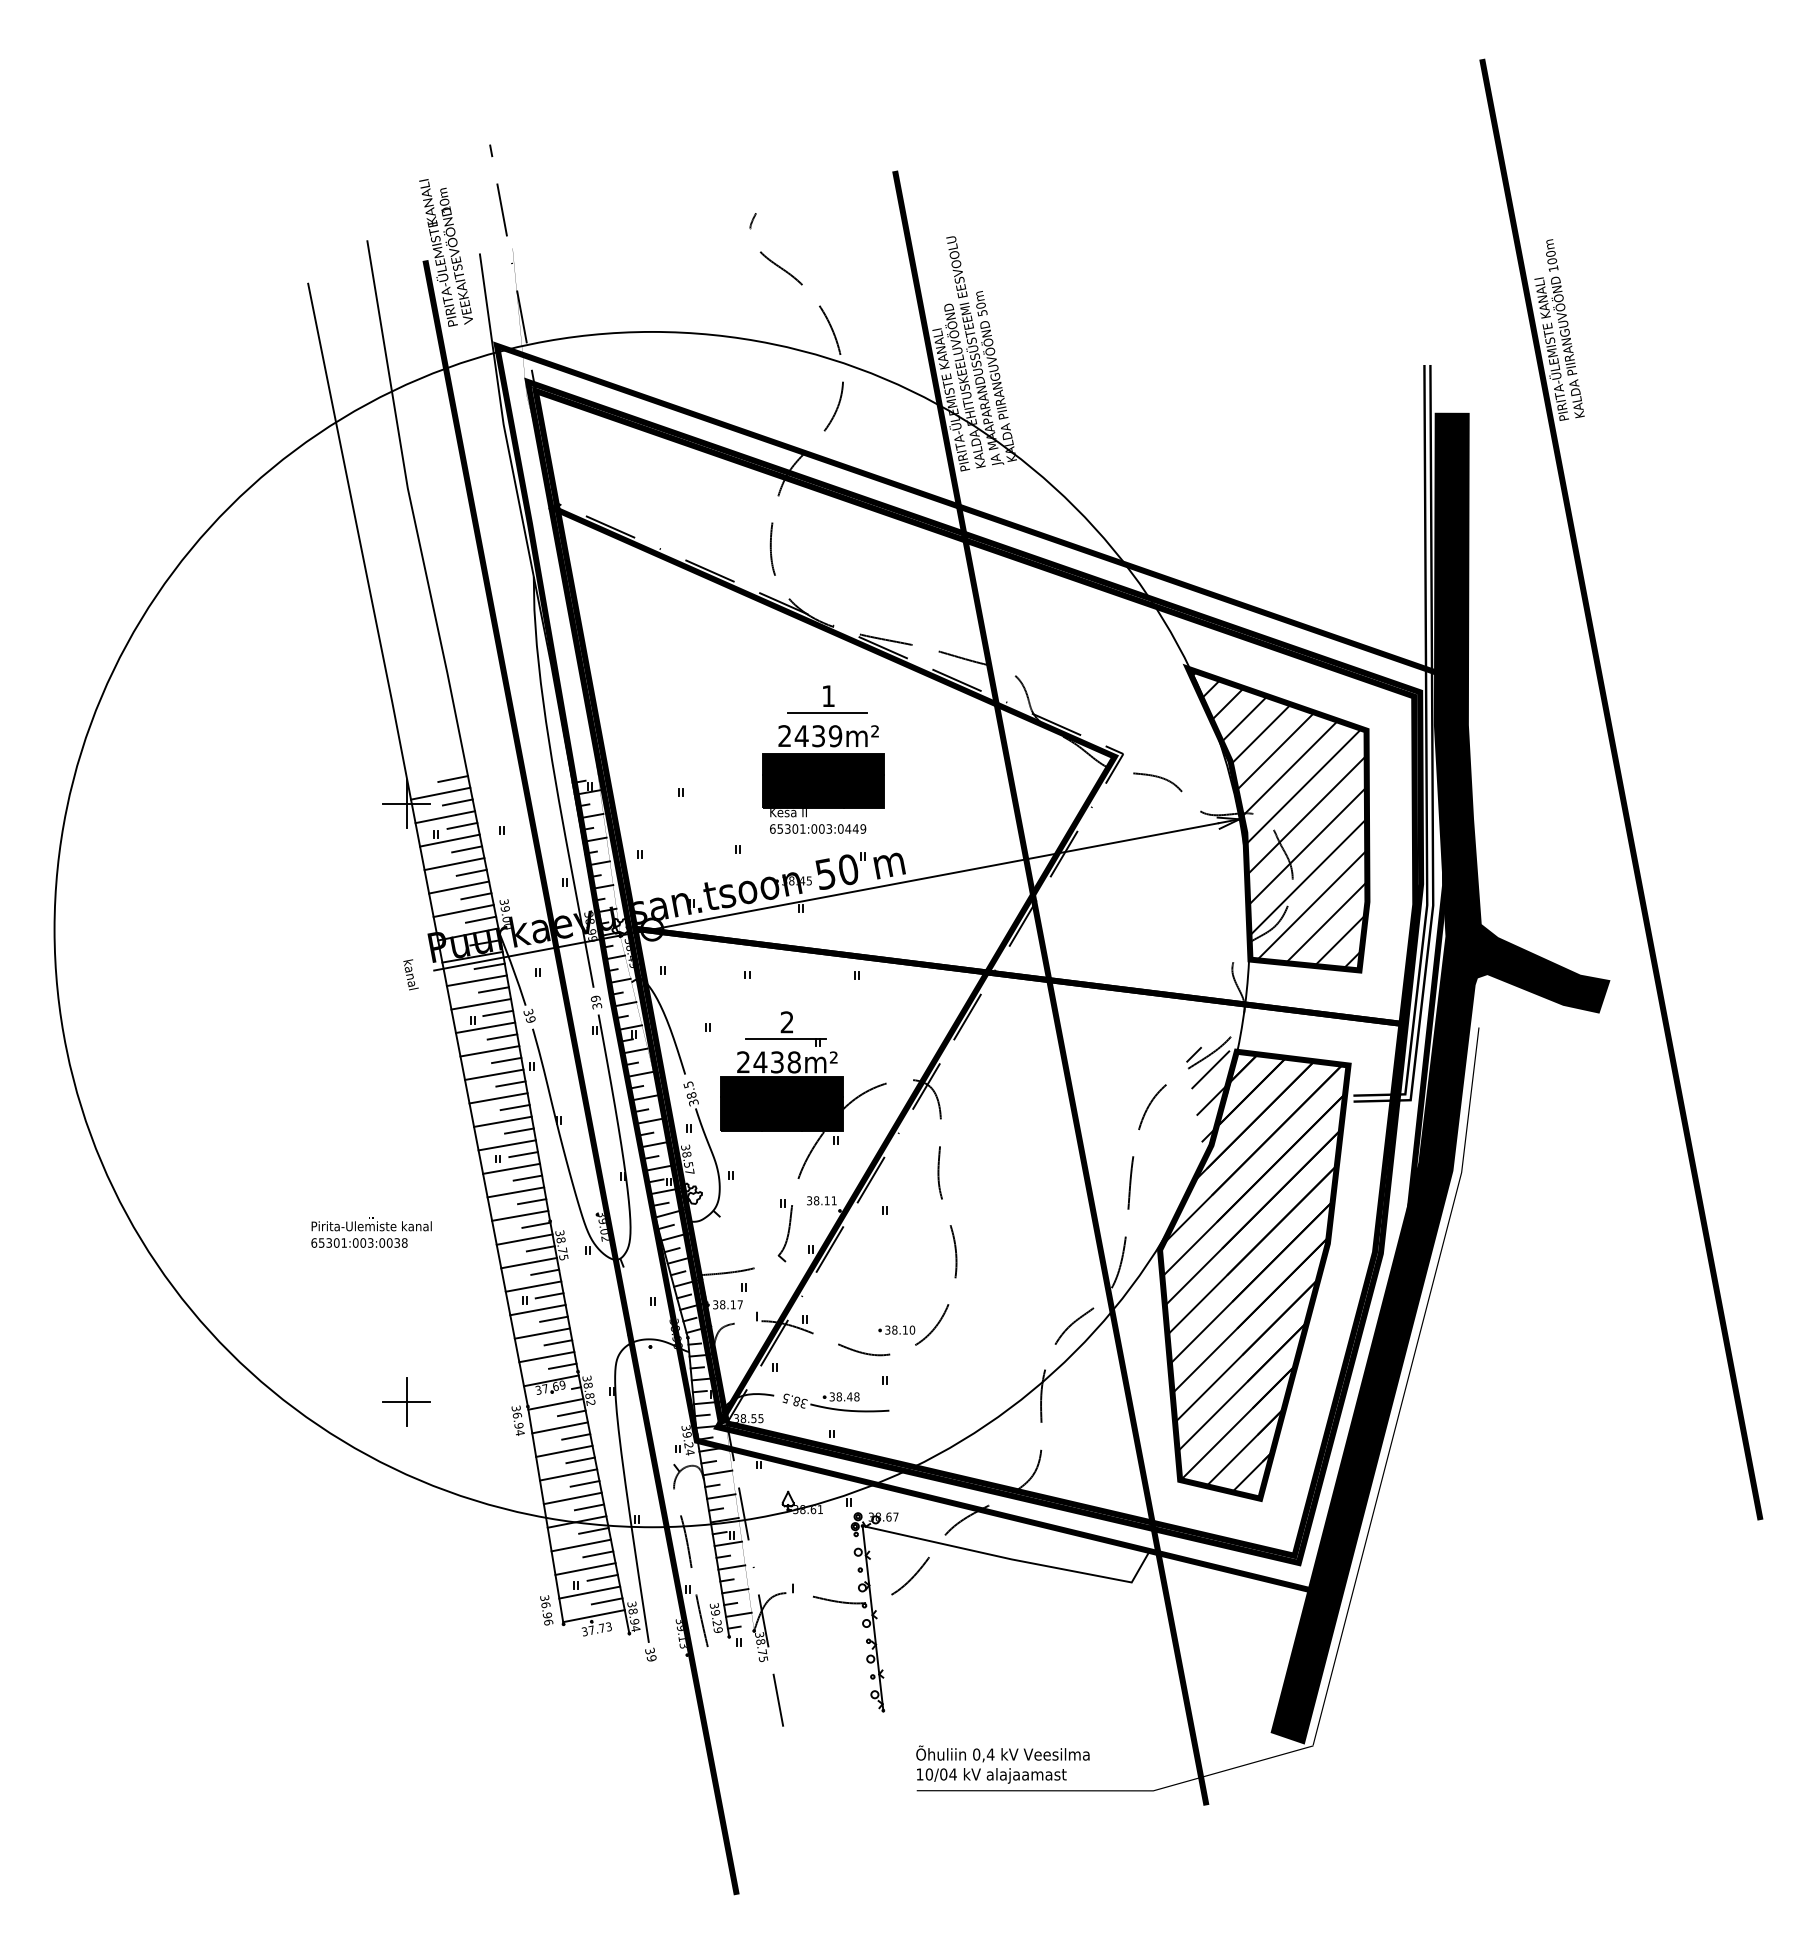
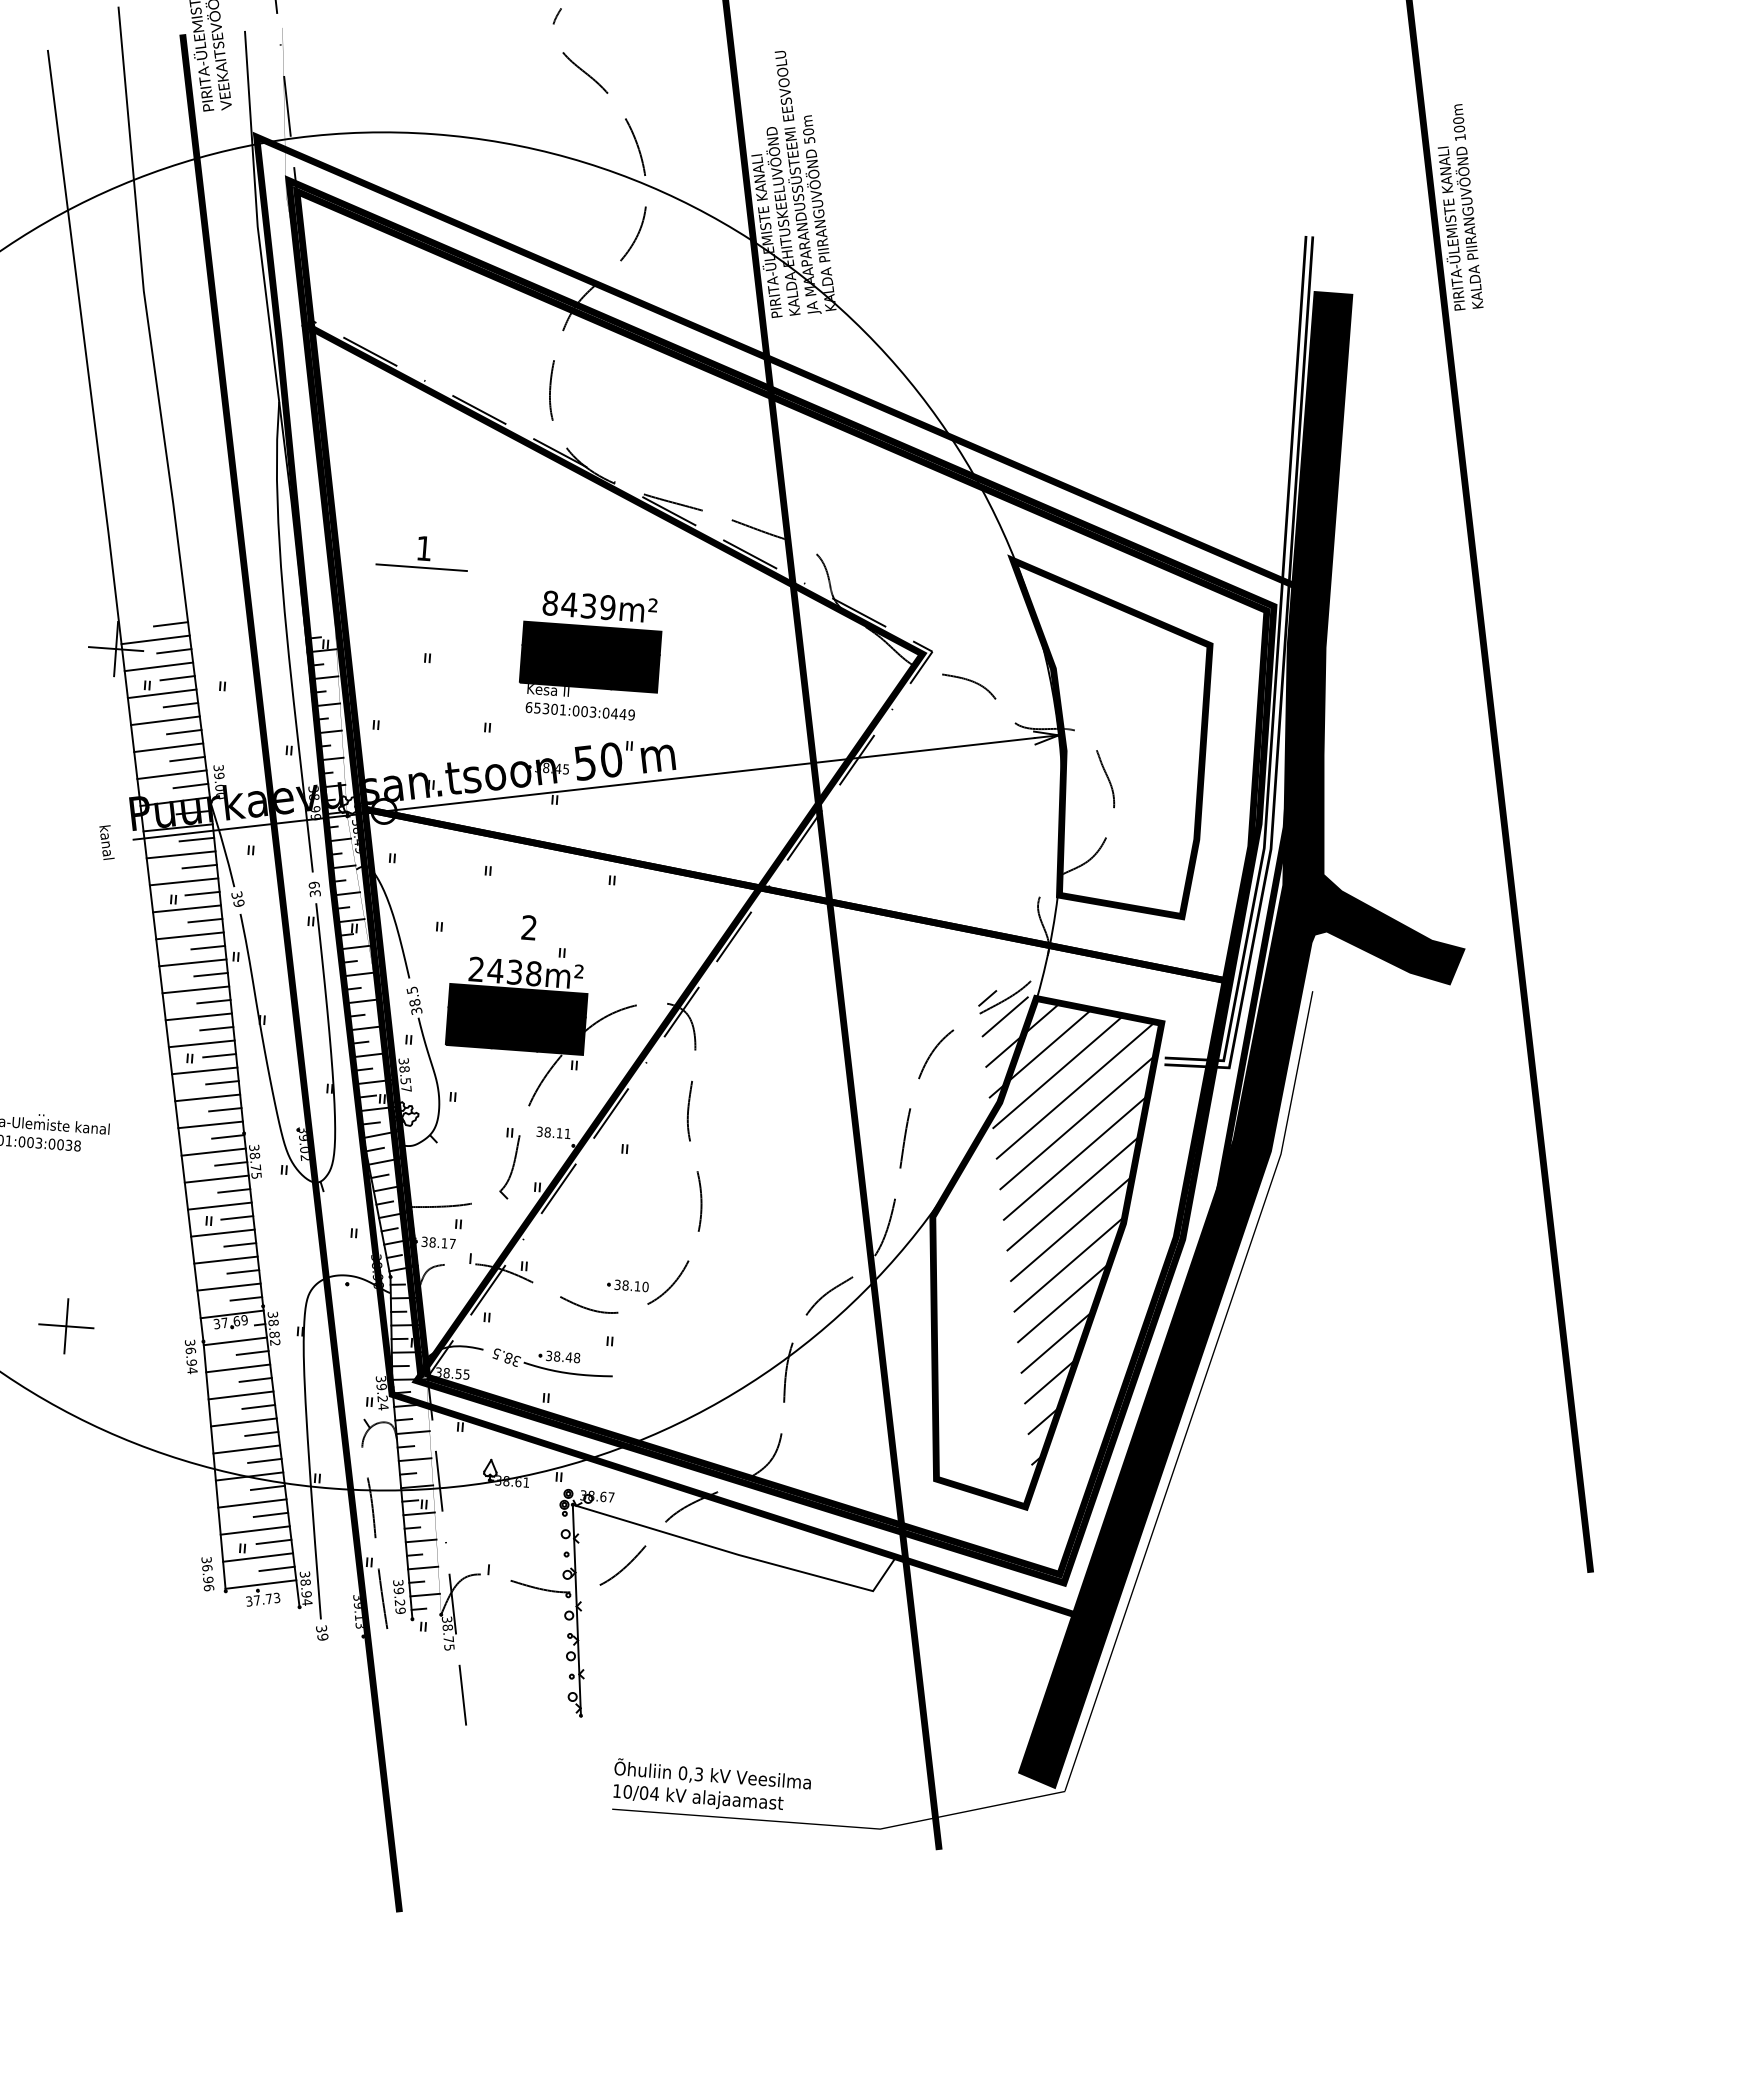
part: (827, 699) -> (422, 552), moved
text: (784, 736) -> (550, 603), 2439m² -> 8439m²
hatch: (1279, 819) -> (1104, 738), removed
line: (786, 1039) -> (527, 947), removed
hatch: (1253, 1276) -> (1036, 1254), removed
text: (990, 1754) -> (698, 1774), 0,4 -> 0,3

